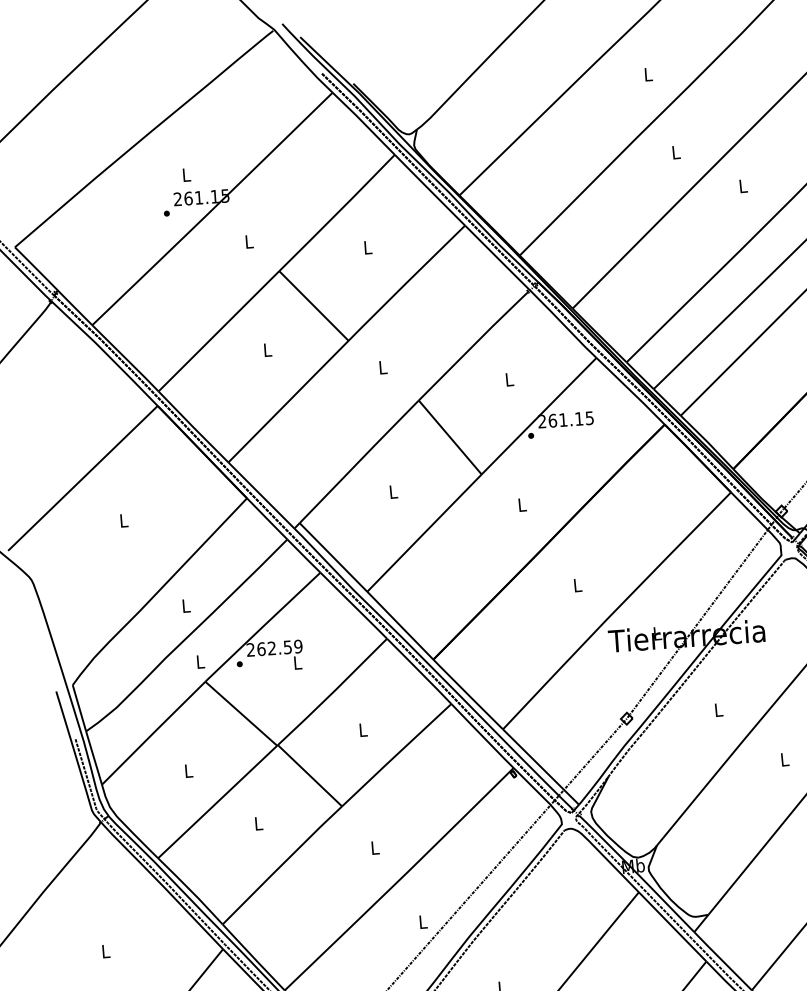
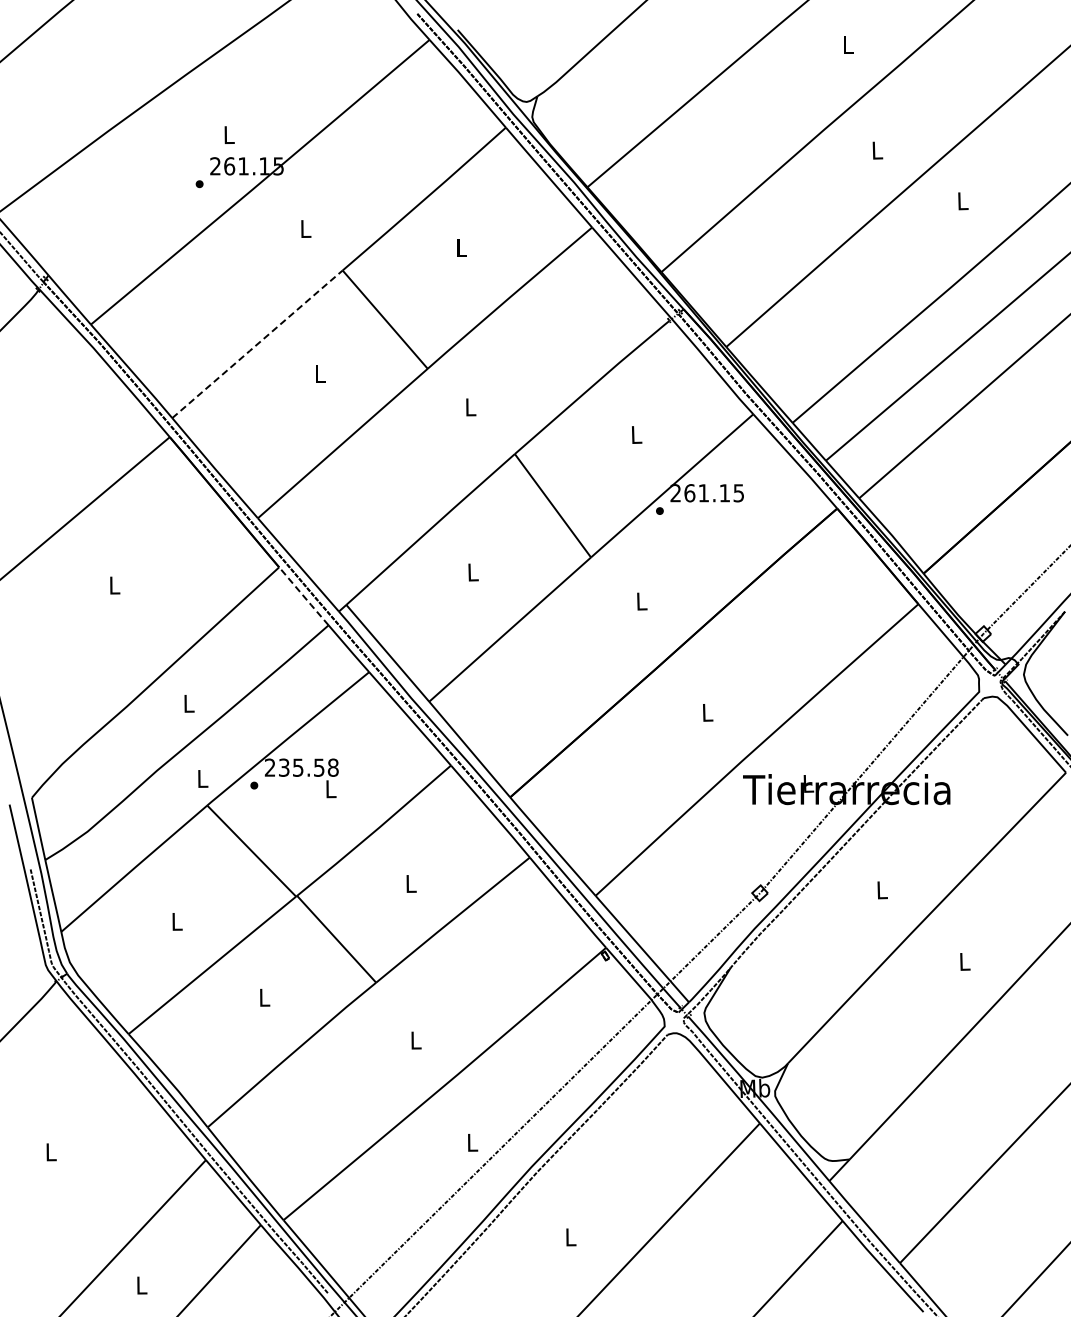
line: (219, 330) -> (258, 343), solid -> dashed
line: (267, 519) -> (304, 596), solid -> dashed
text: (279, 647) -> (308, 767), 262.59 -> 235.58

